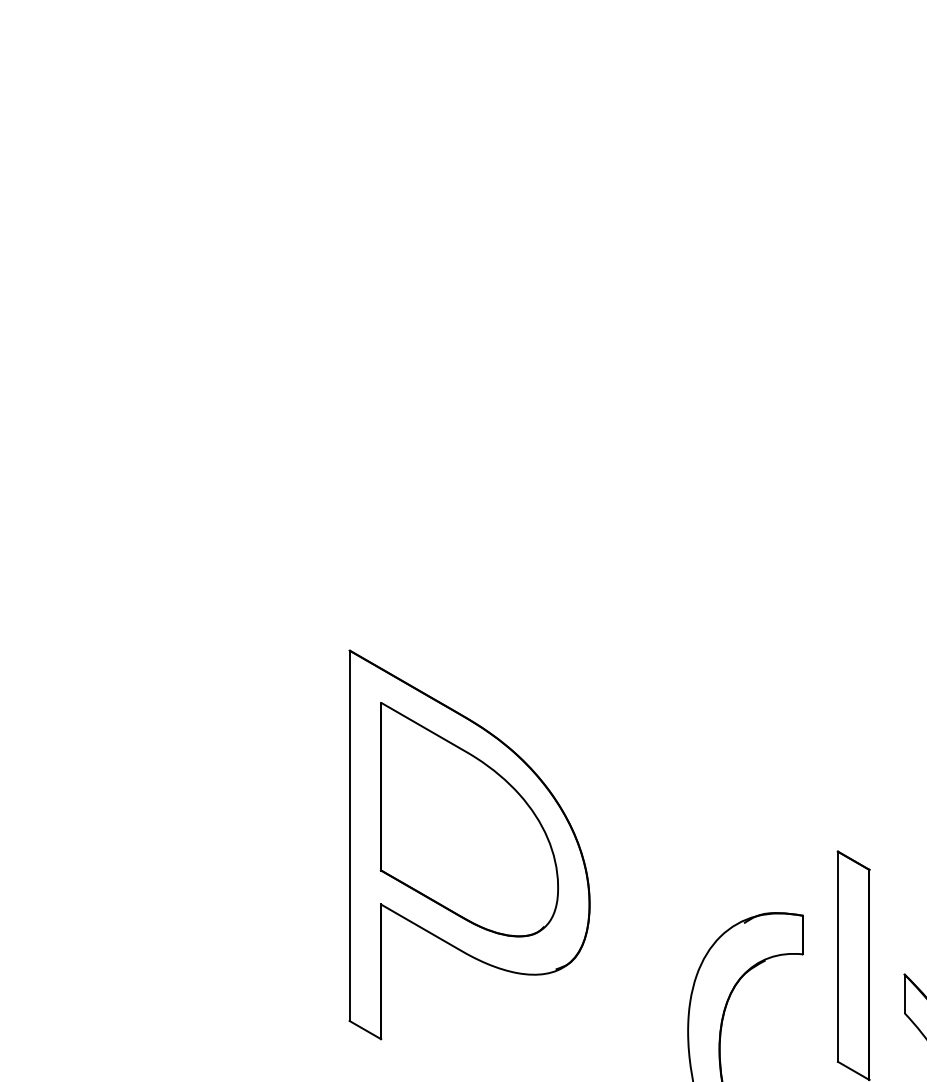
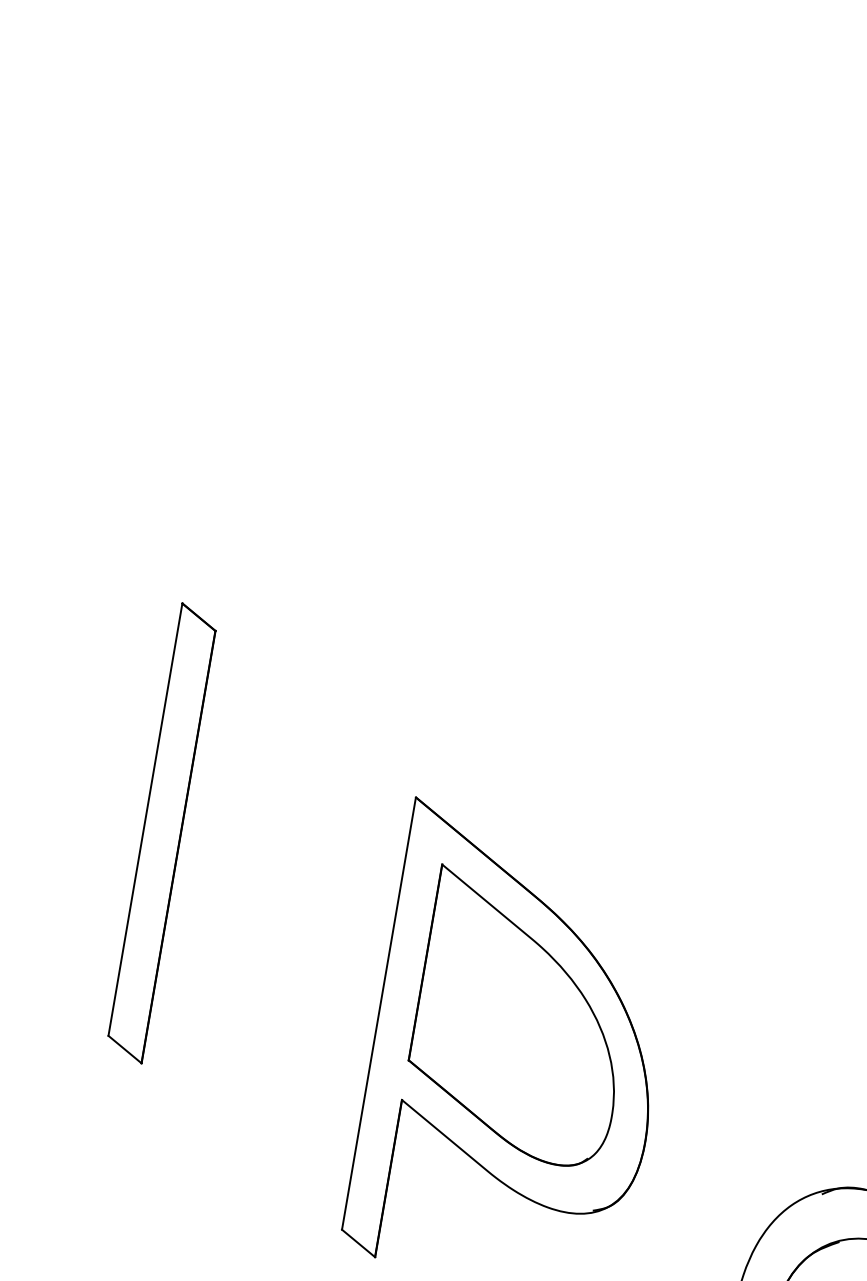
part: (143, 716) -> (162, 833), added

